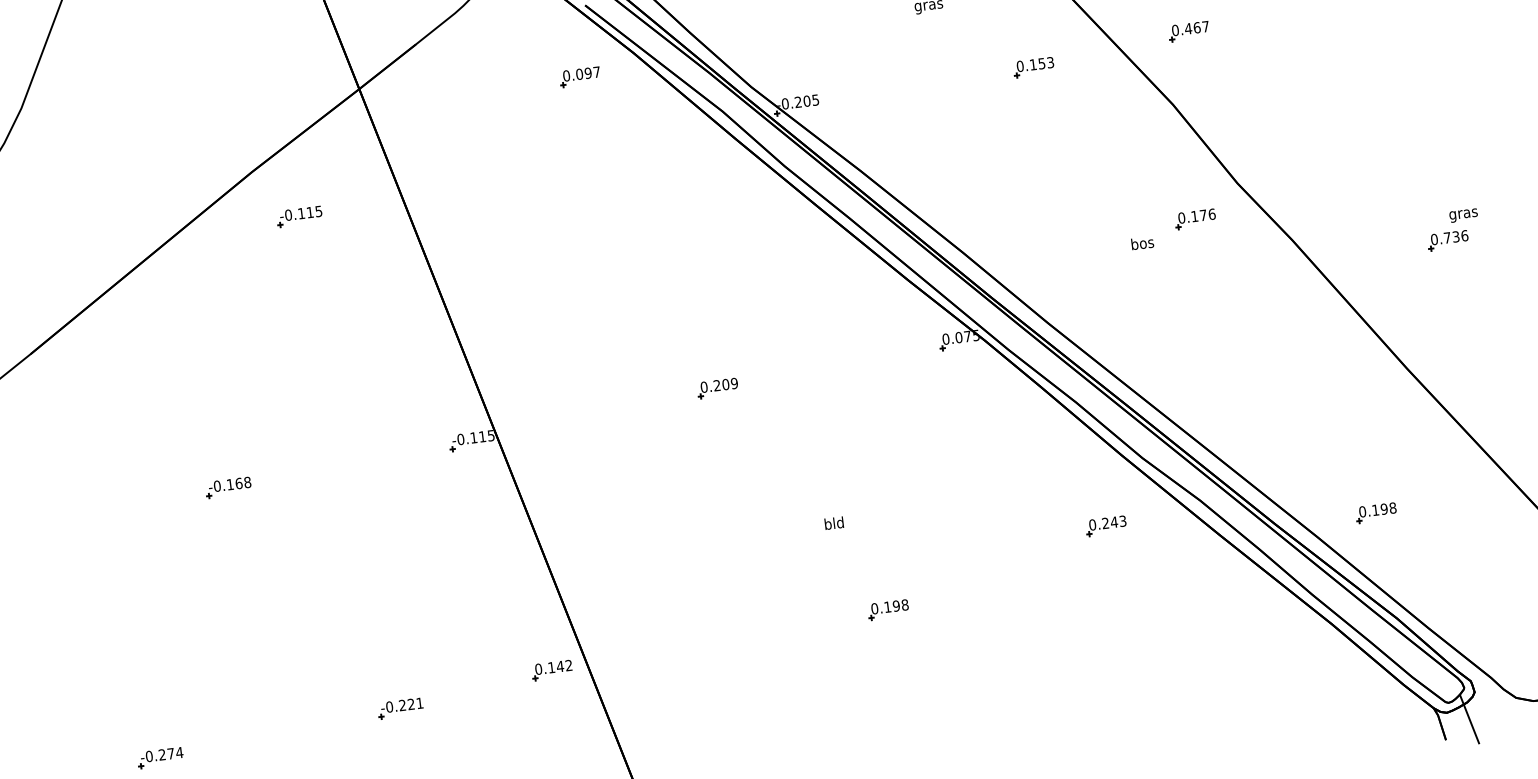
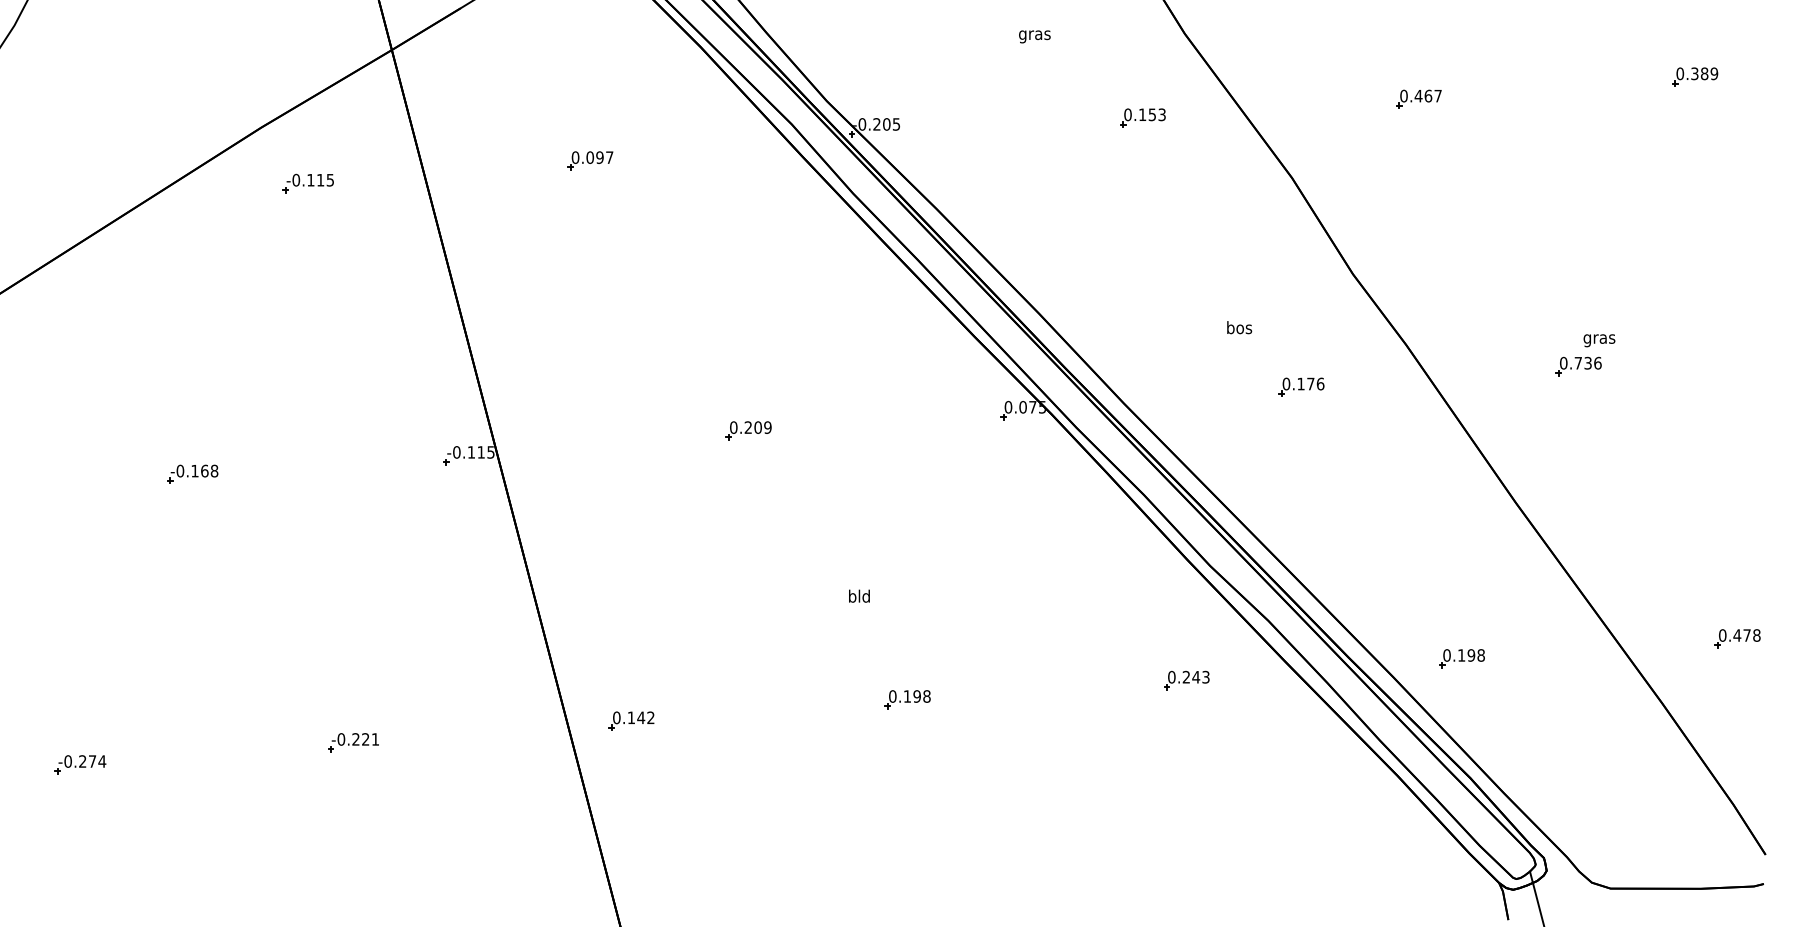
part: (1188, 30) -> (1418, 98), moved
part: (580, 76) -> (590, 160), moved
part: (1195, 218) -> (1301, 386), moved
part: (1106, 526) -> (1186, 680), moved
part: (552, 670) -> (631, 720), moved

